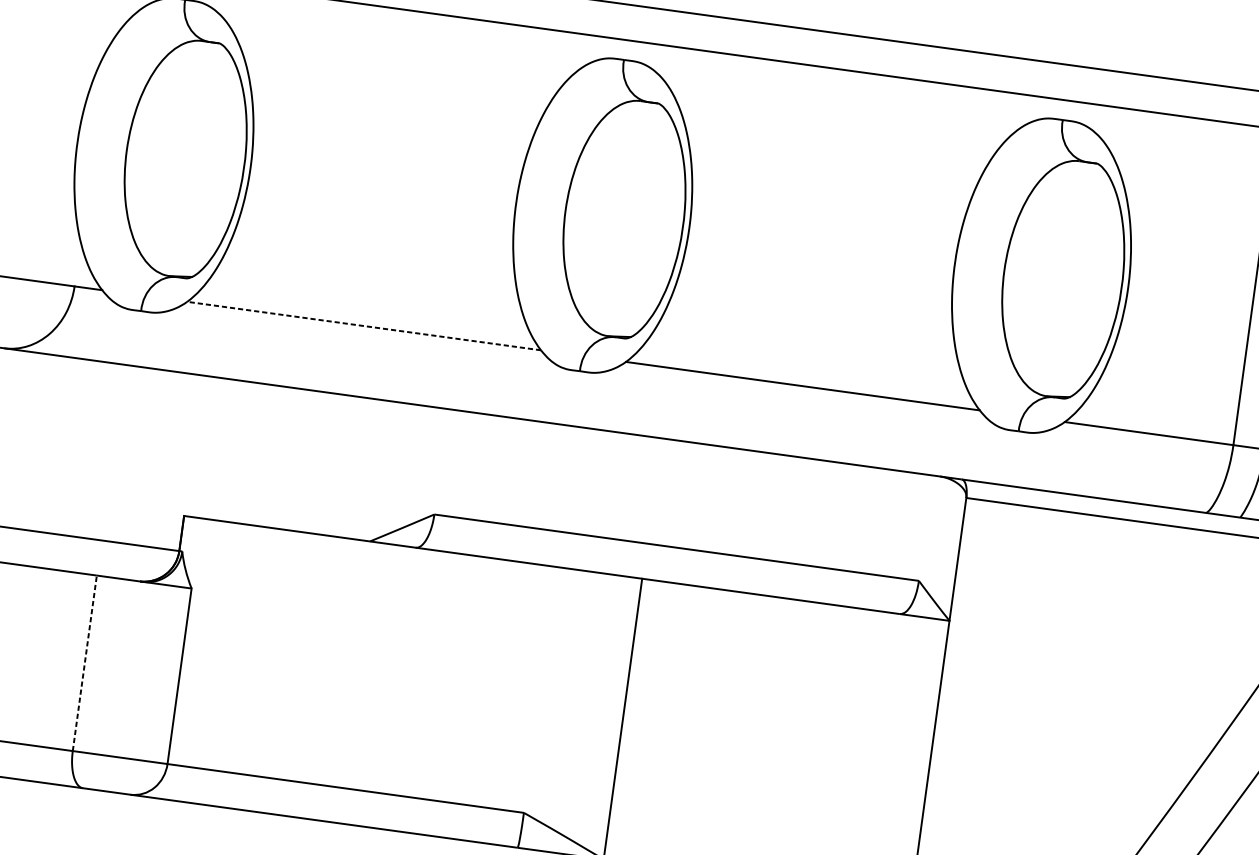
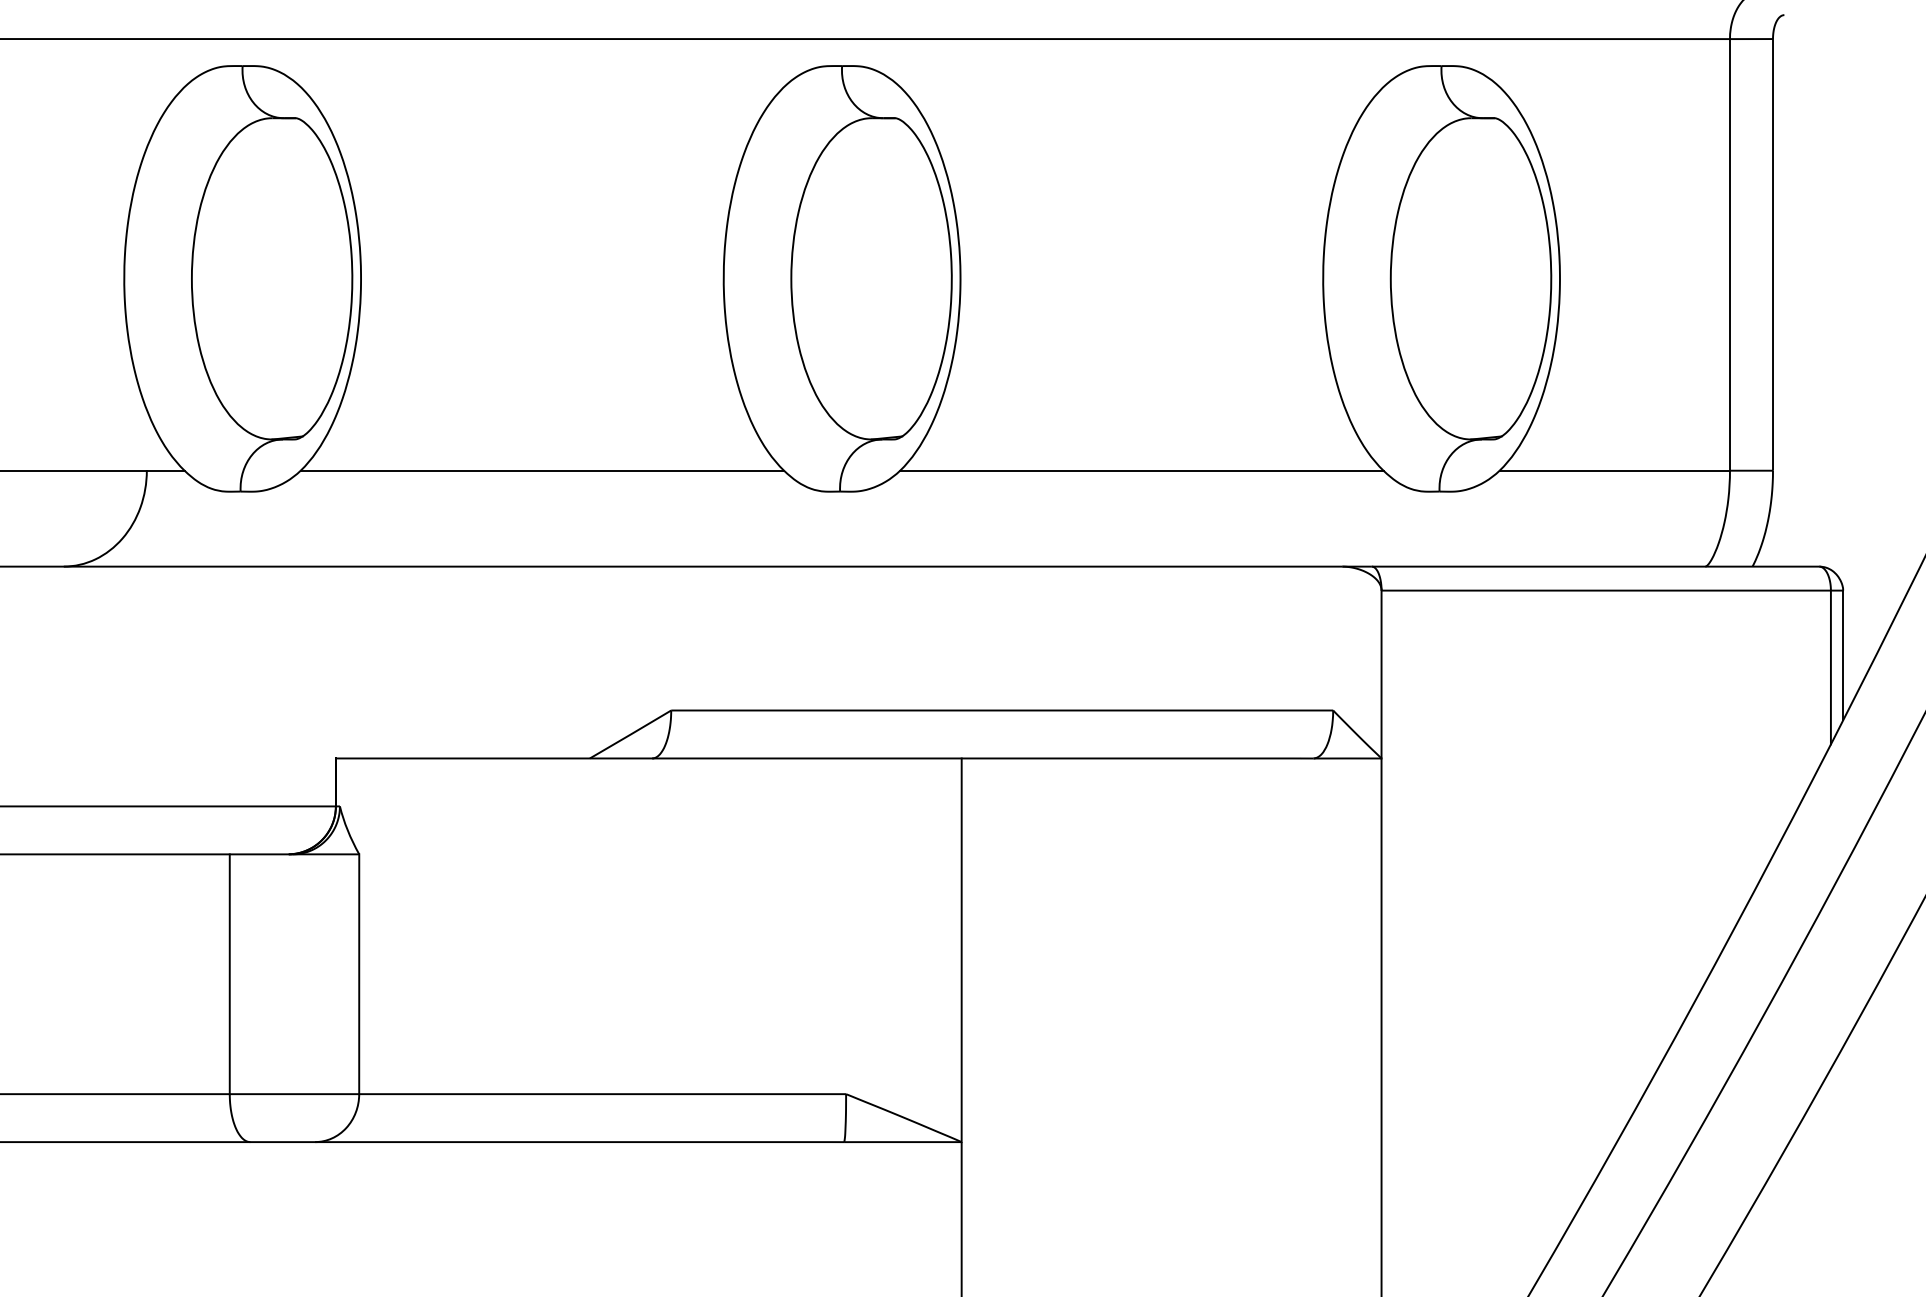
line: (364, 325) -> (542, 470), dashed -> solid
line: (84, 663) -> (229, 974), dashed -> solid

